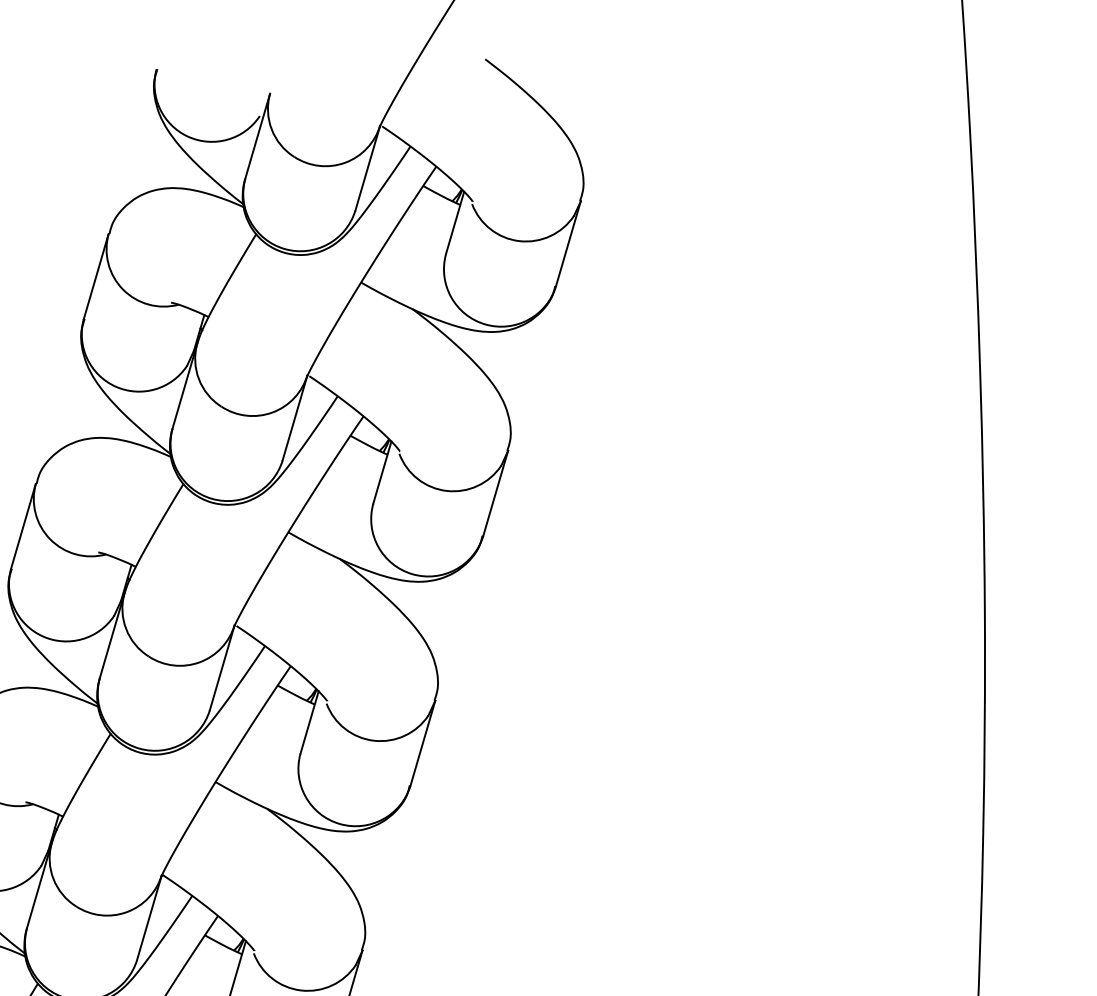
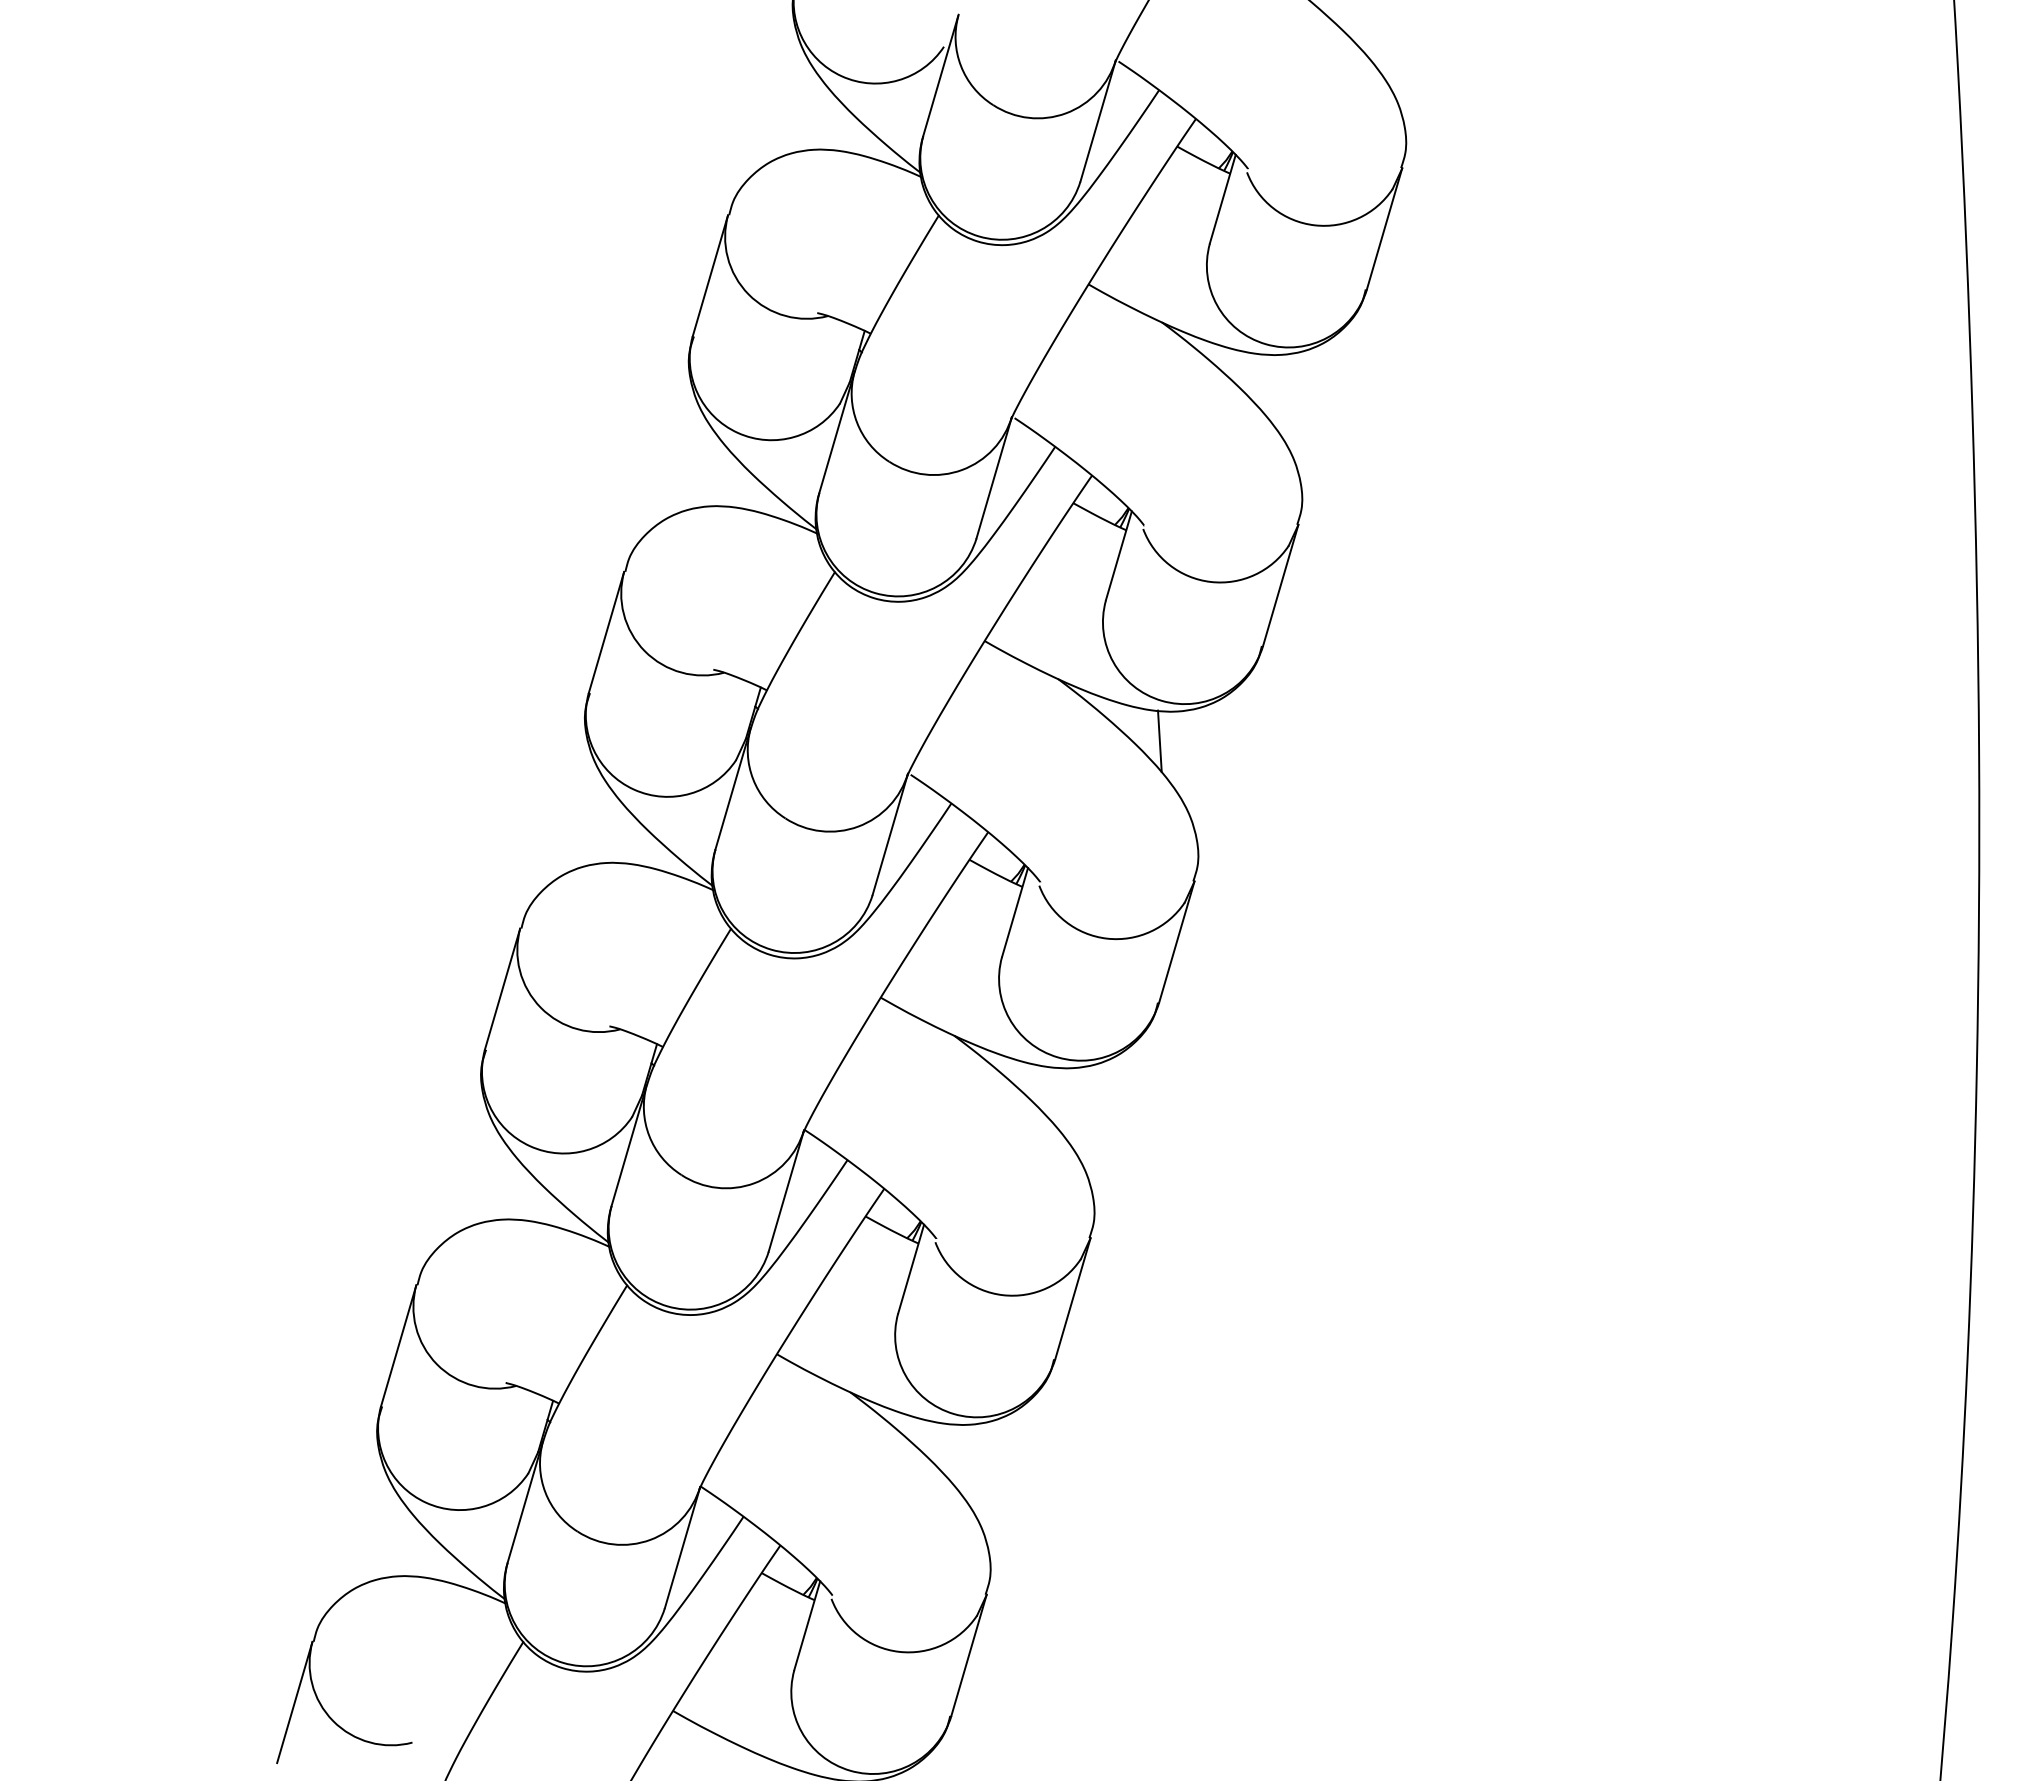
line: (410, 602) -> (1159, 741), added

